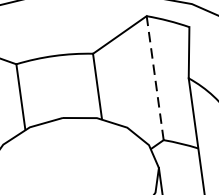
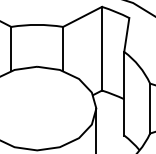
line: (155, 77) -> (102, 48), dashed -> solid

